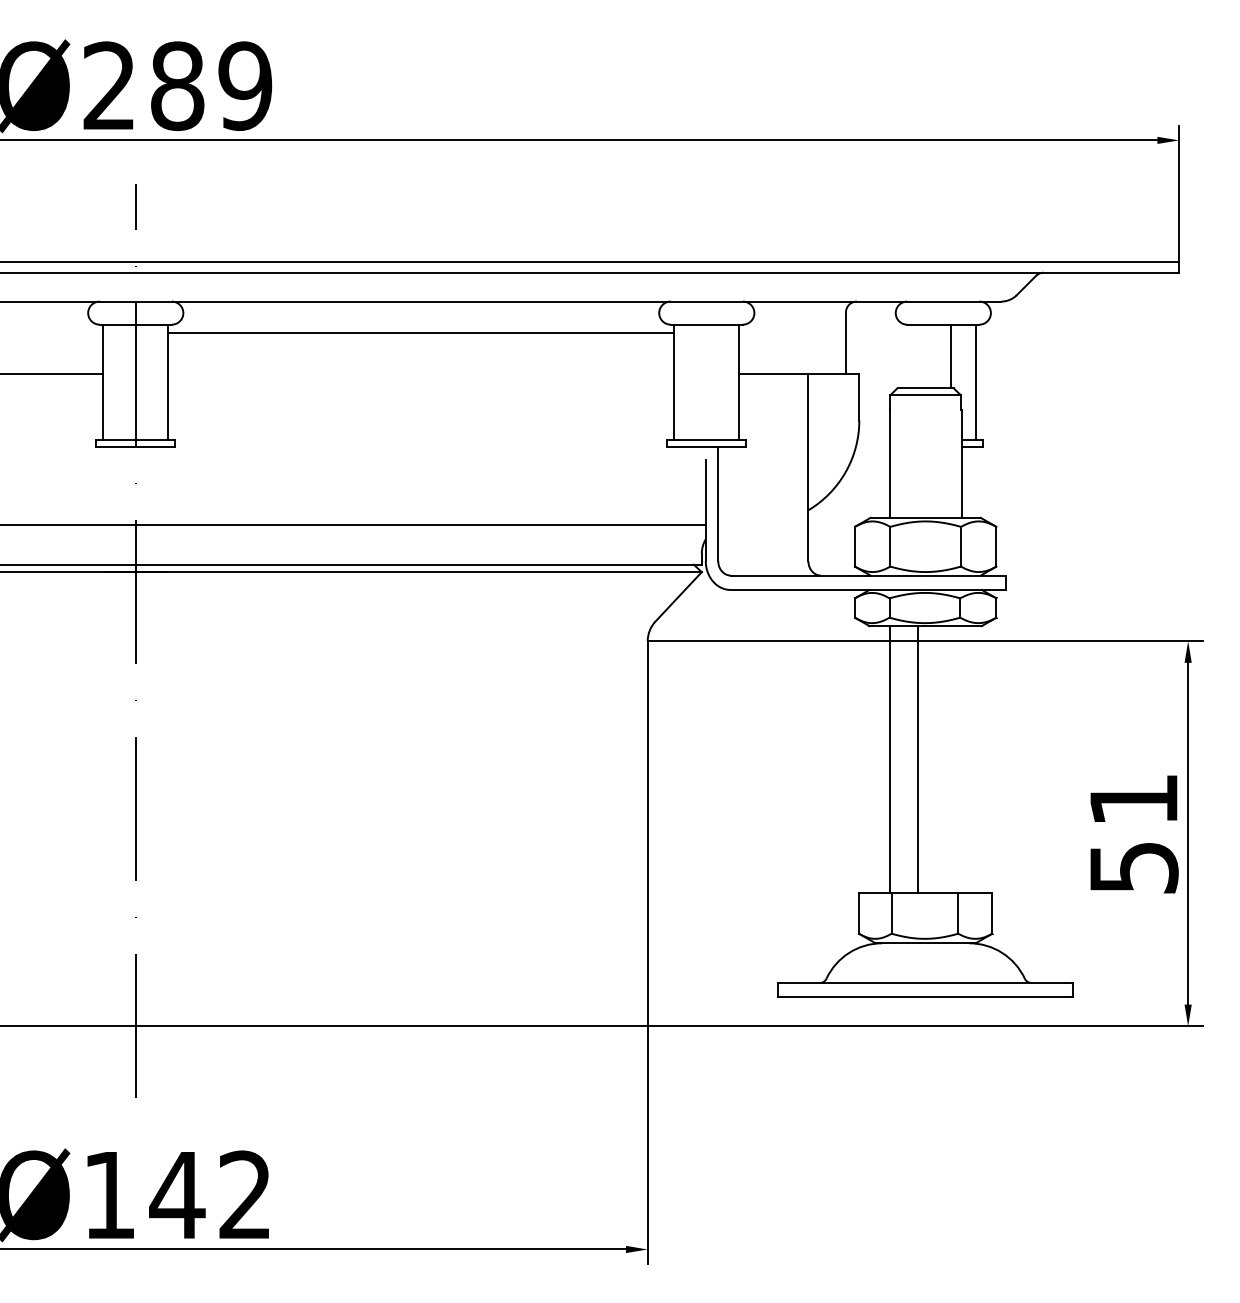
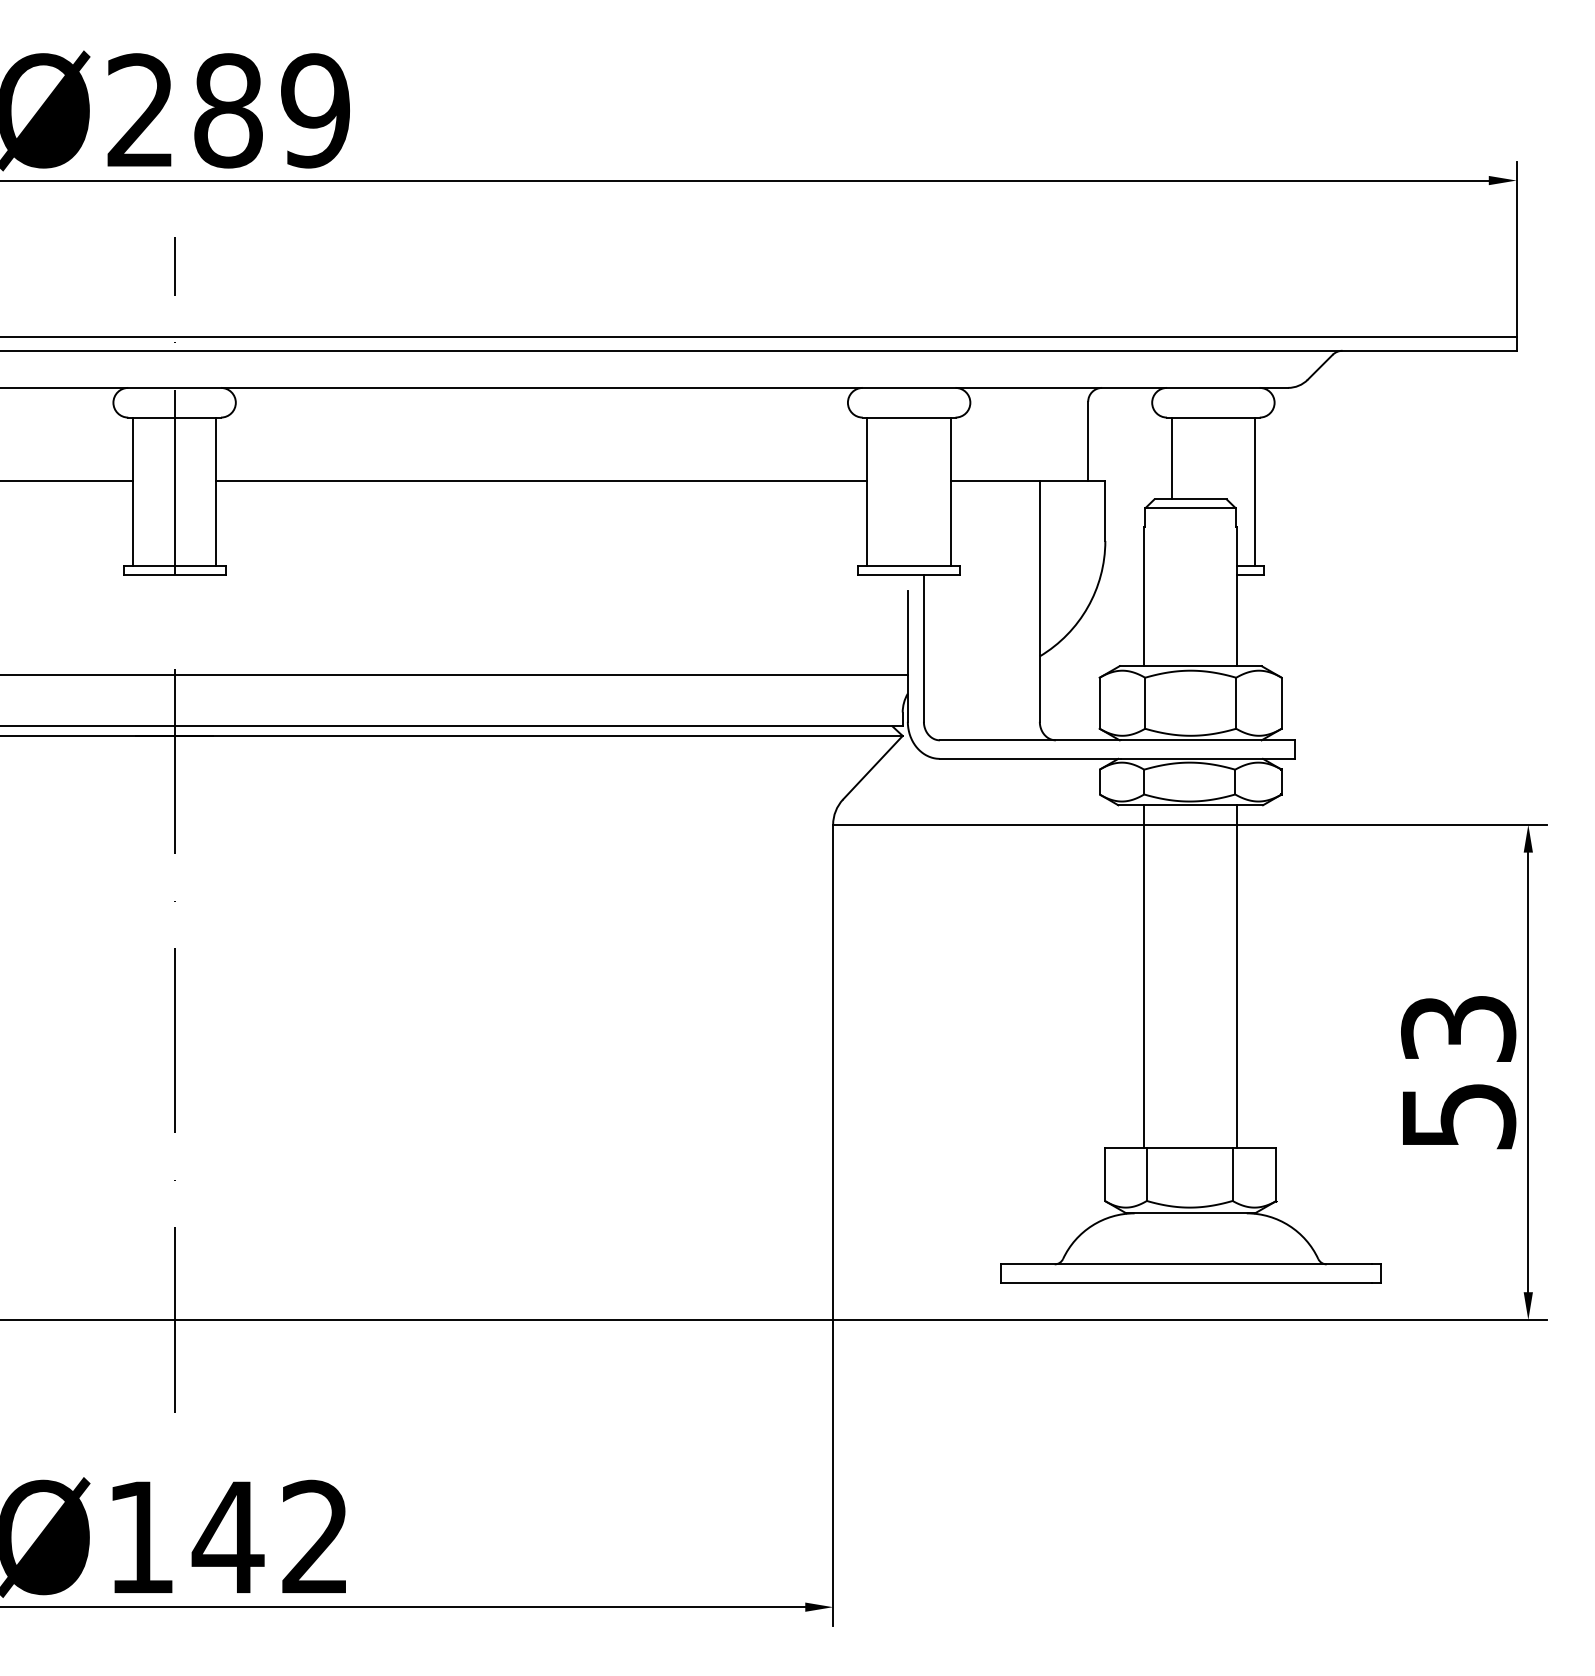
line: (421, 332) -> (542, 480), moved
line: (950, 356) -> (1171, 458), moved
line: (917, 759) -> (1236, 976), moved
text: (1133, 799) -> (1458, 1028), 51 -> 53

